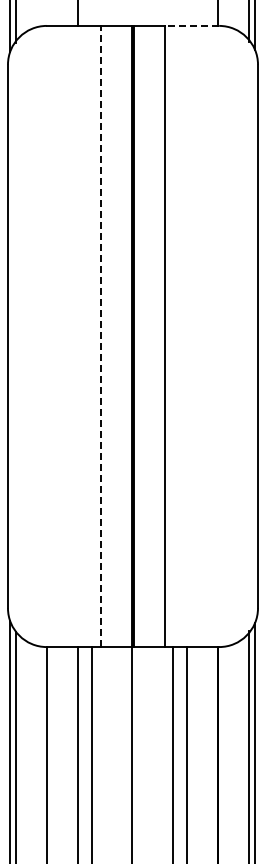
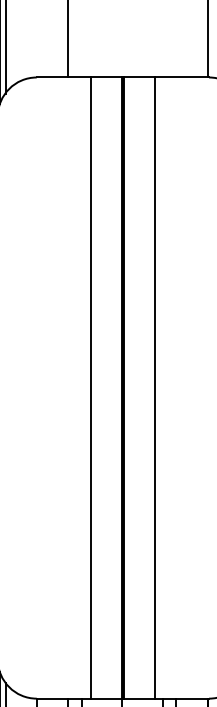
line: (191, 25) -> (181, 77), dashed -> solid
line: (101, 336) -> (91, 388), dashed -> solid

